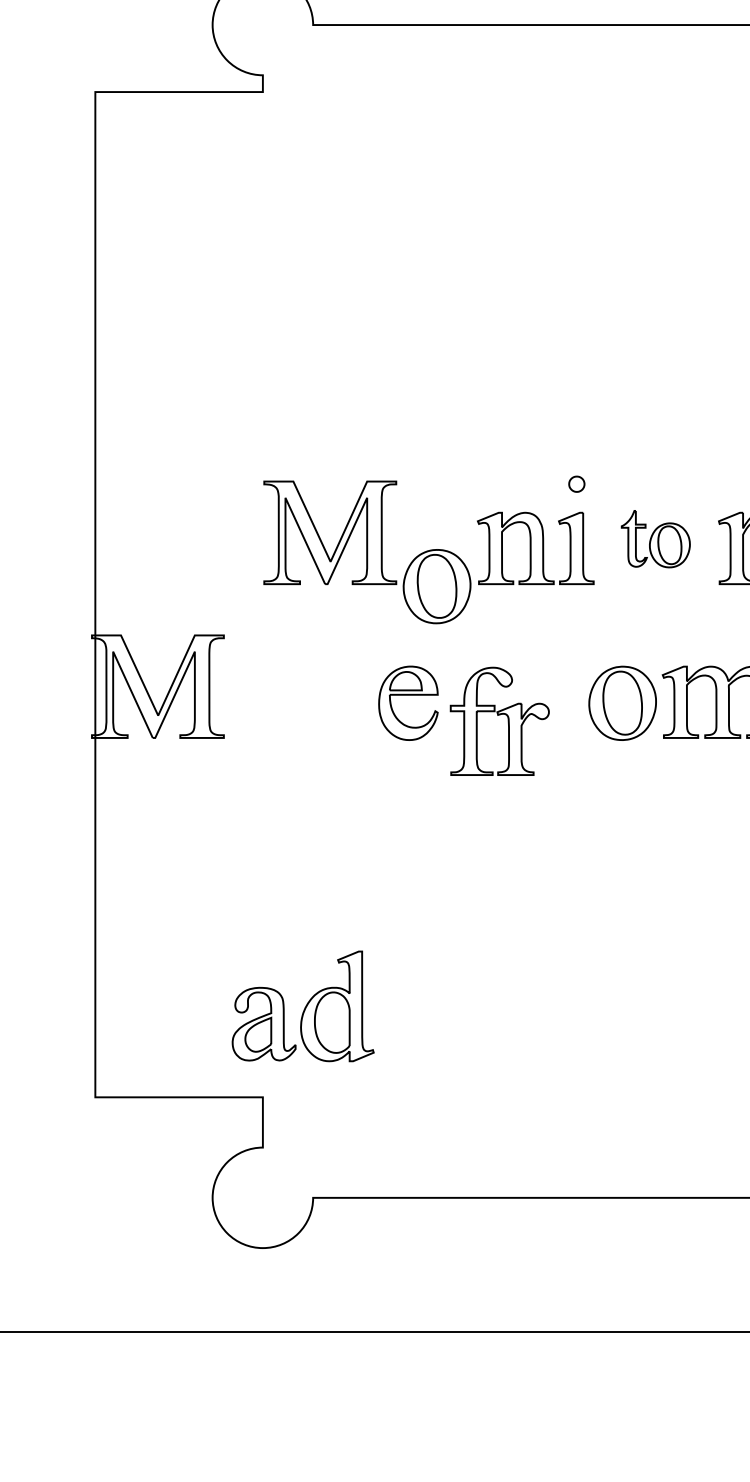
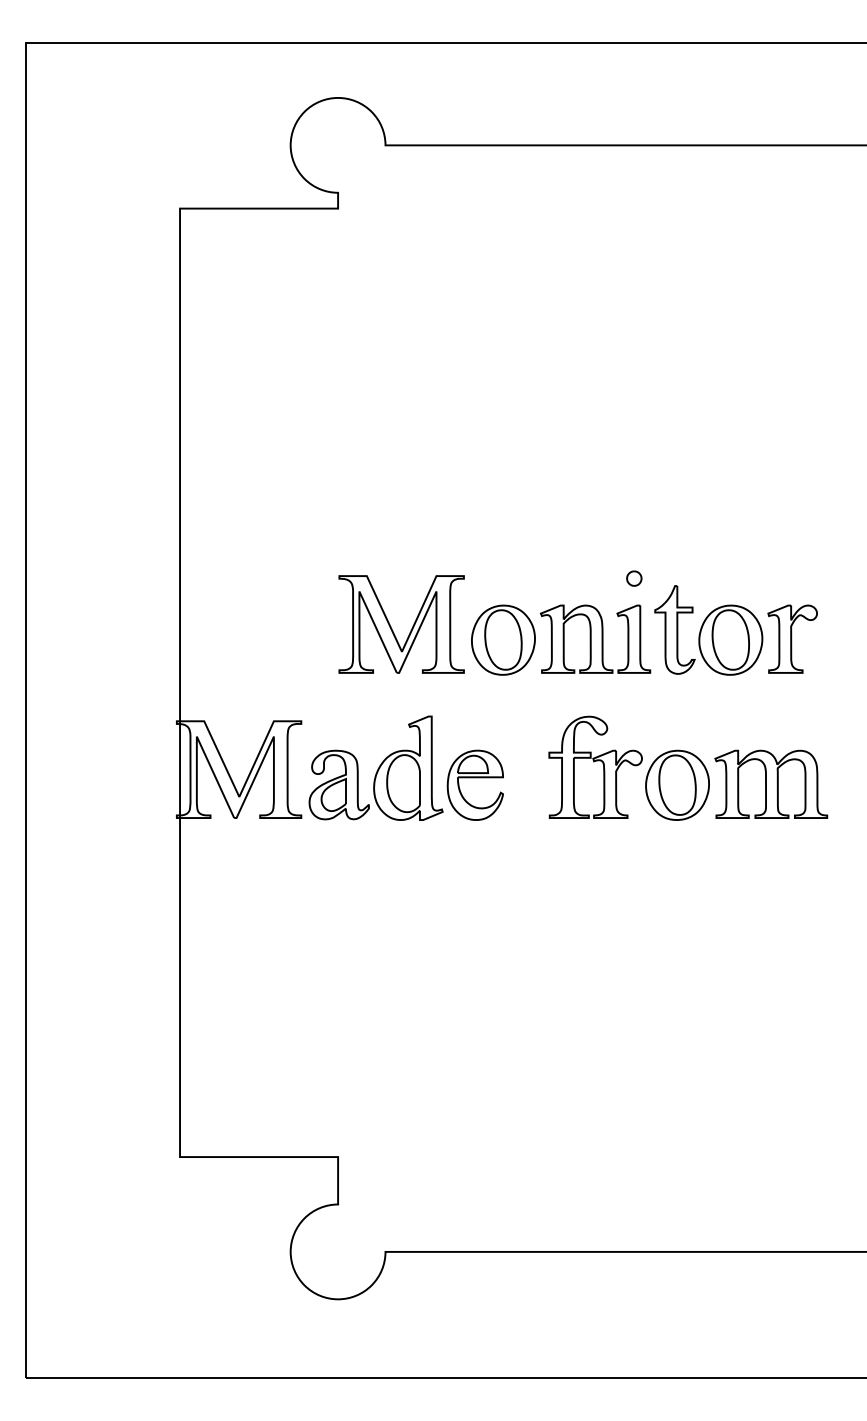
part: (655, 539) -> (708, 630), size x1.67
part: (437, 585) -> (503, 639), moved
part: (499, 720) -> (595, 766), moved
part: (302, 1005) -> (375, 767), moved

